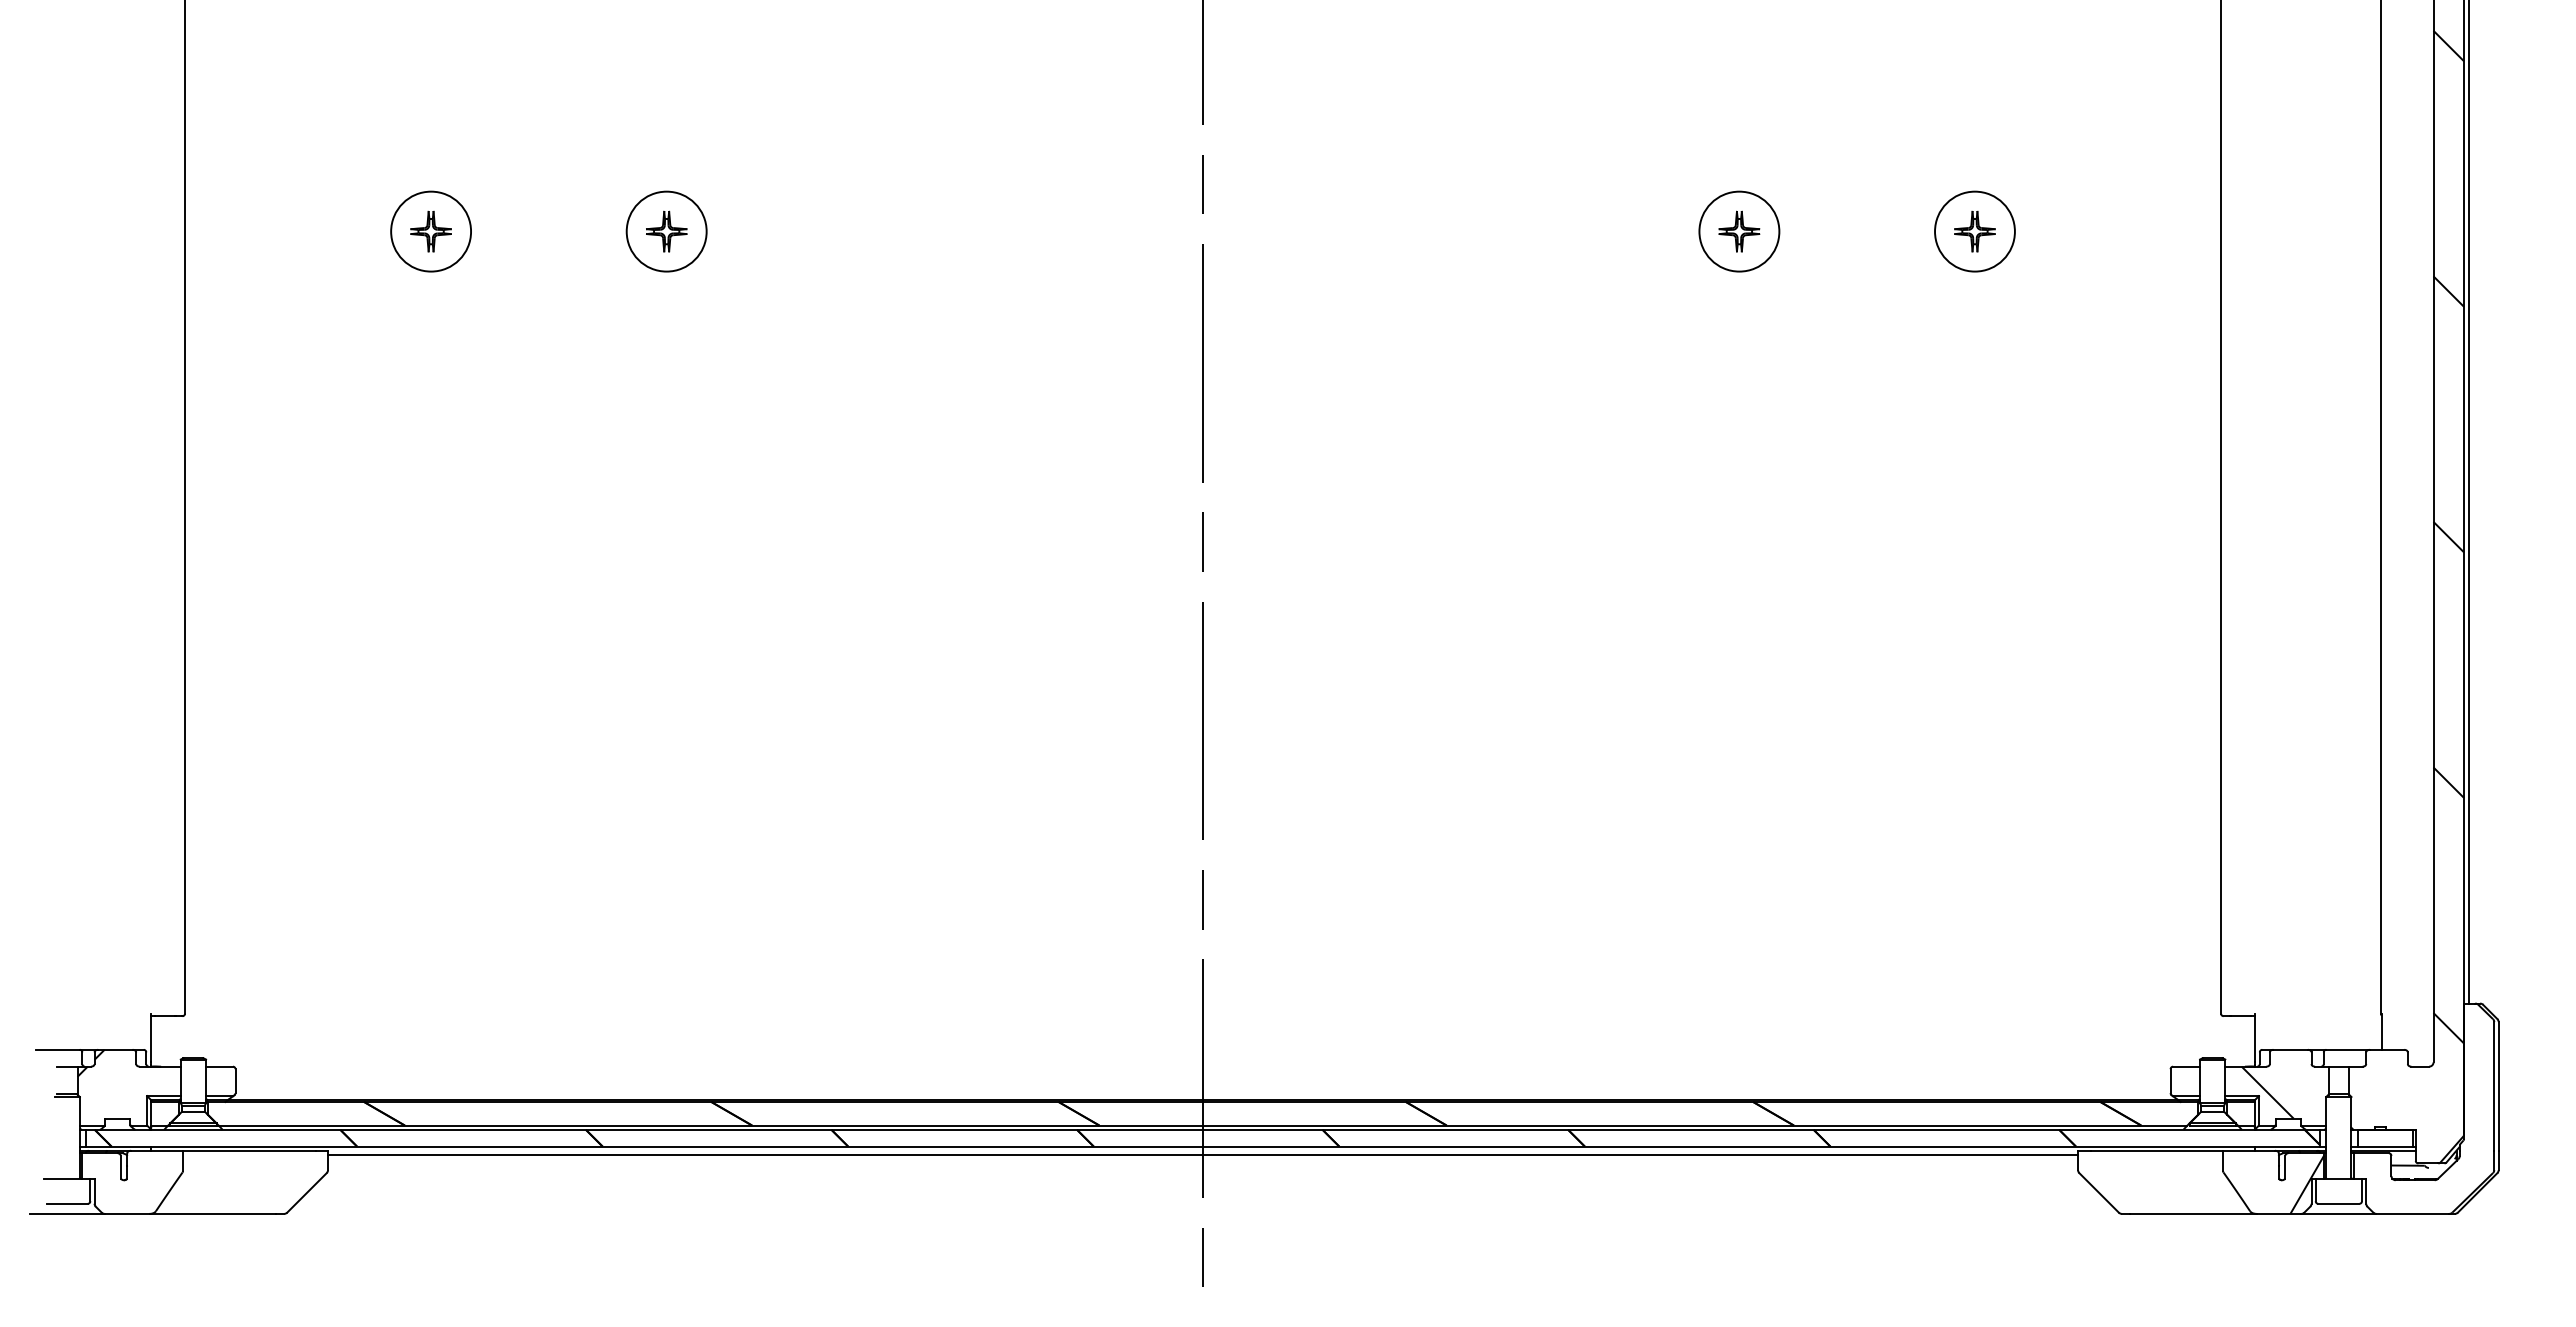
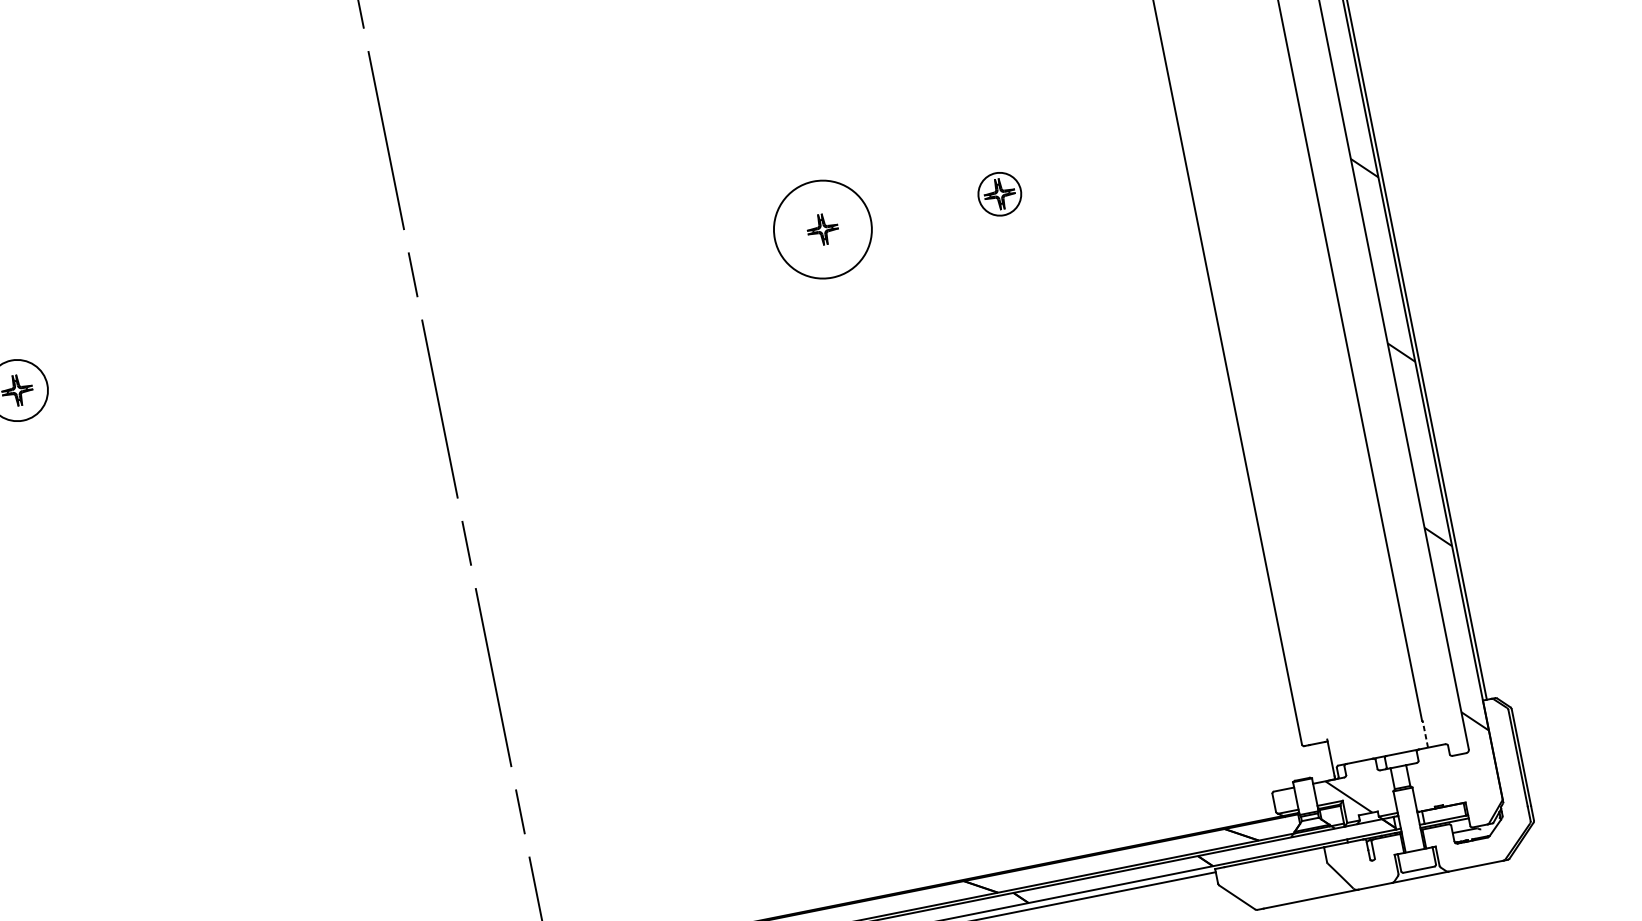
circle: (1739, 231) -> (822, 229), size x1.6
circle: (1974, 231) -> (999, 194), size x0.7
line: (2381, 1031) -> (1425, 733), solid -> dashed
hatch: (2307, 1184) -> (1392, 859), removed

